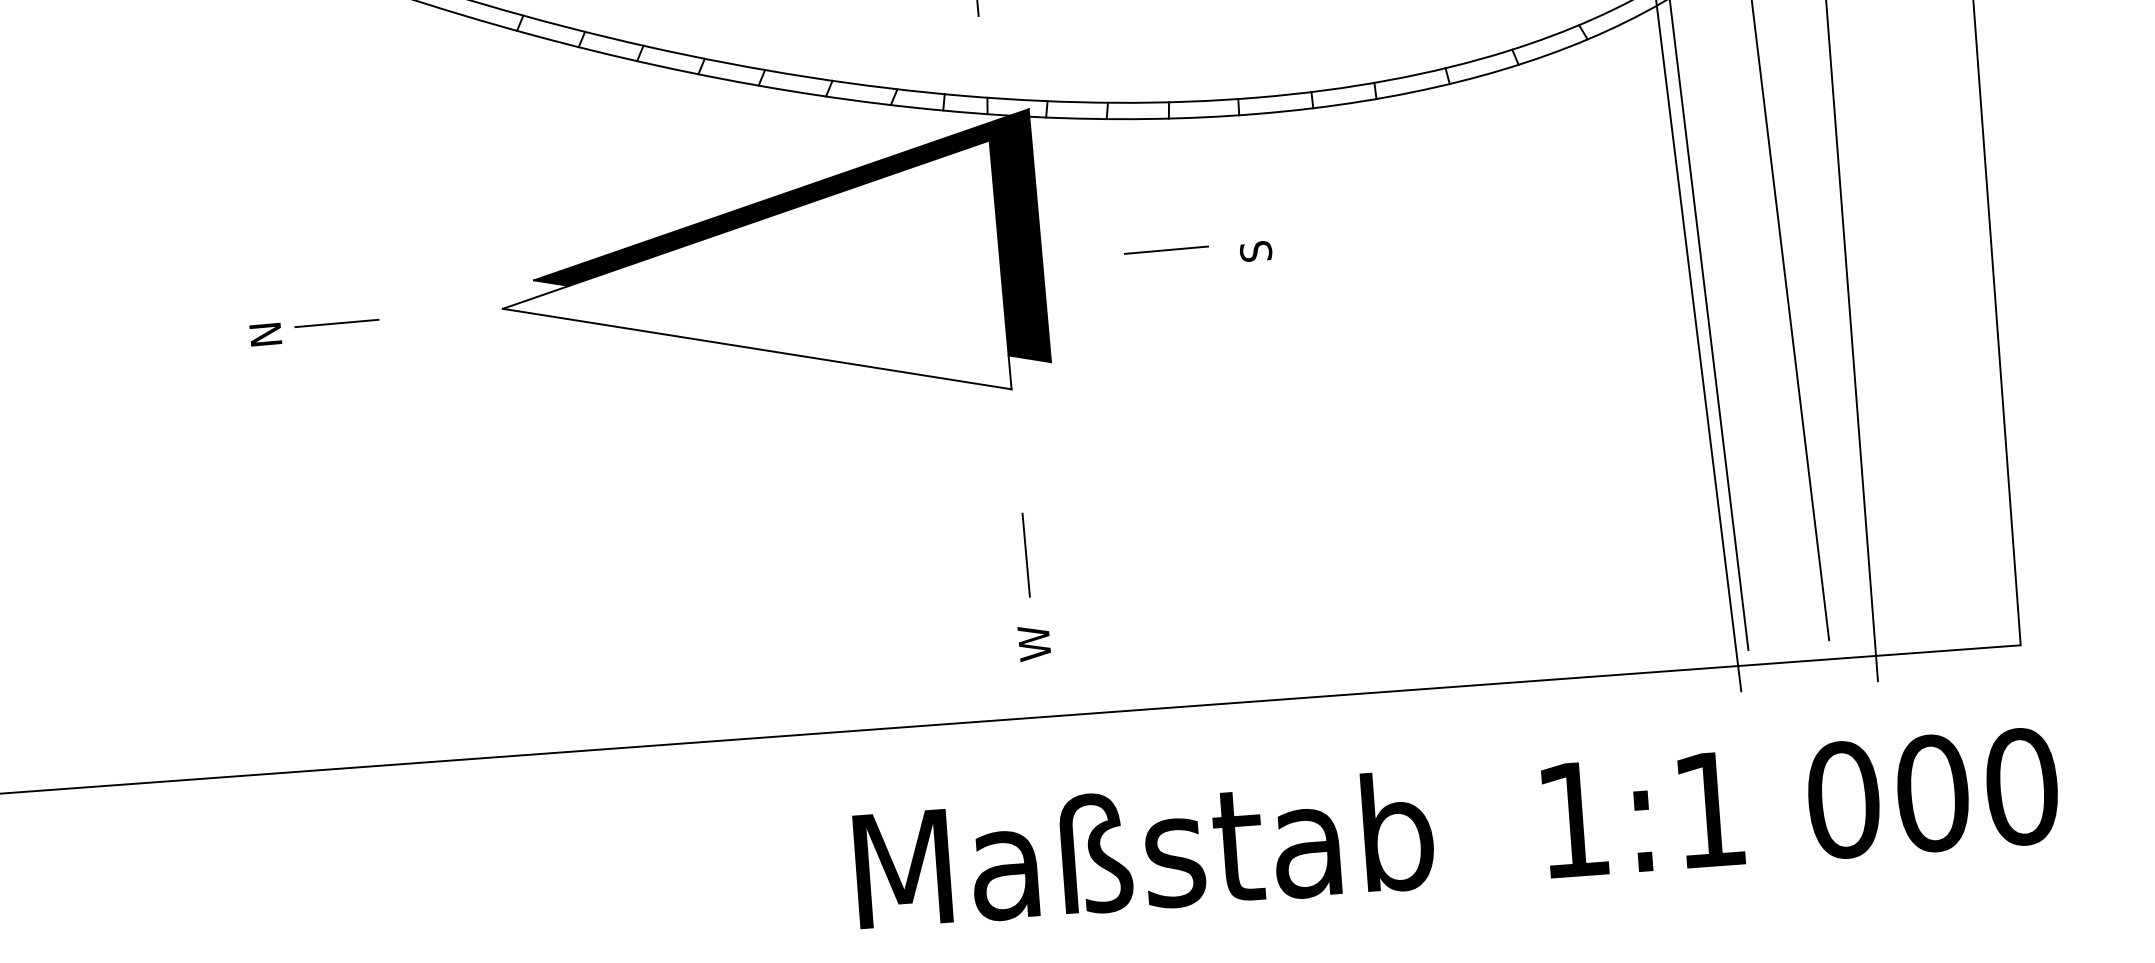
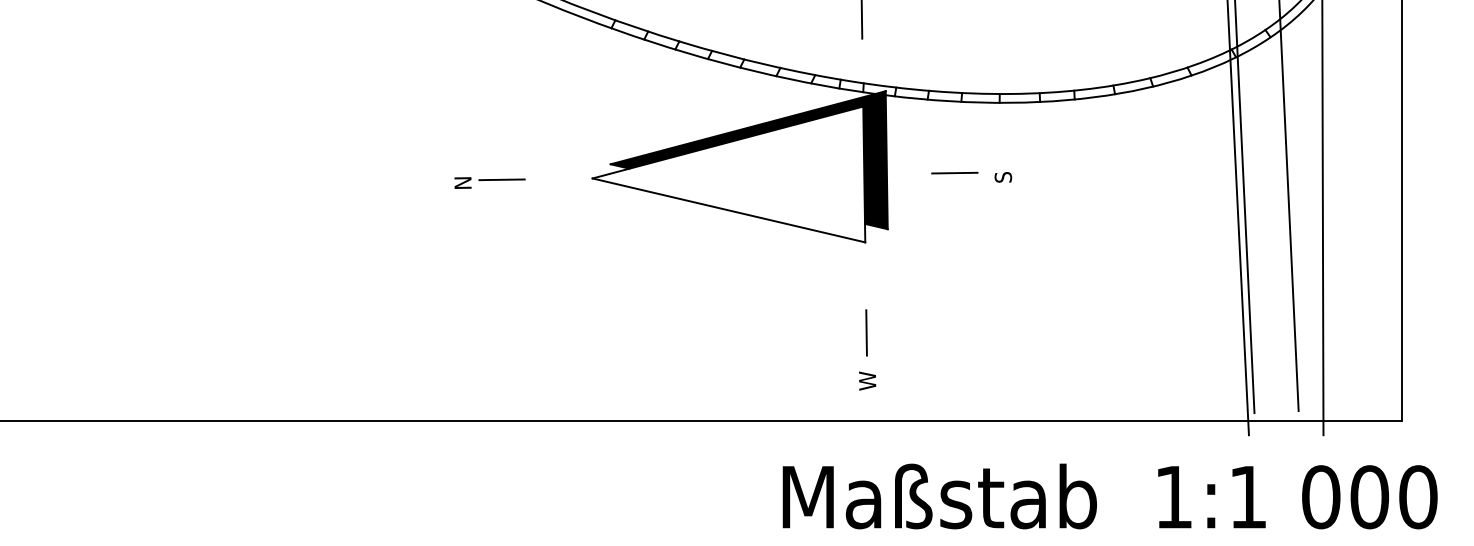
text: (1455, 827) -> (1109, 496), moved

